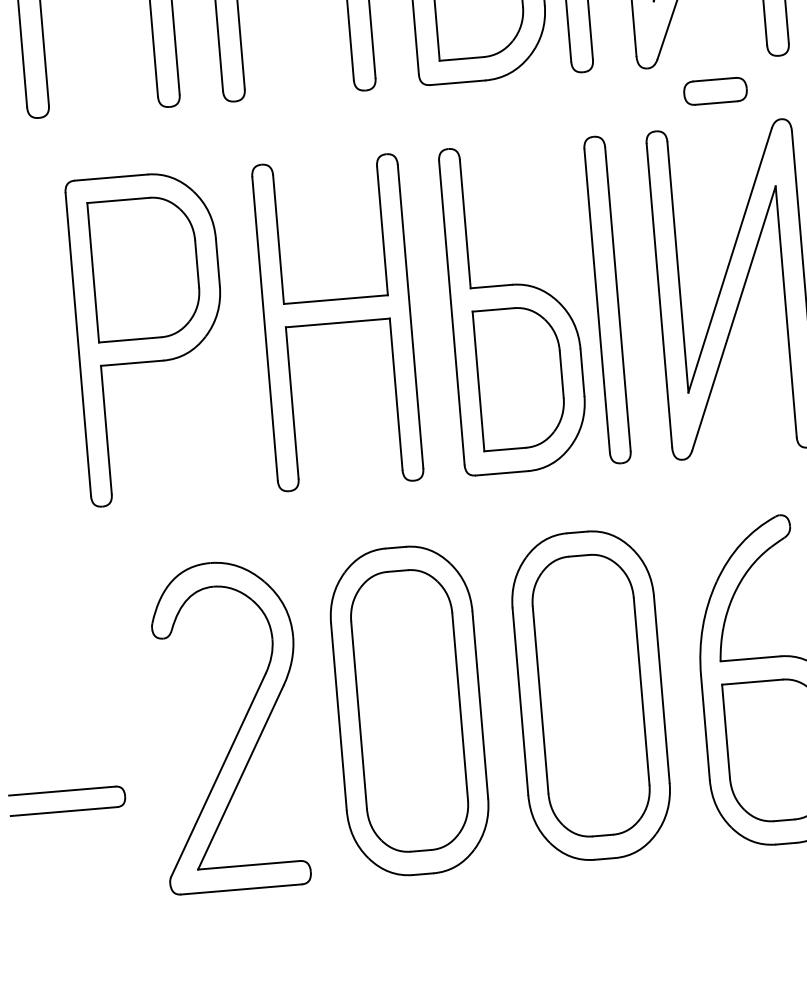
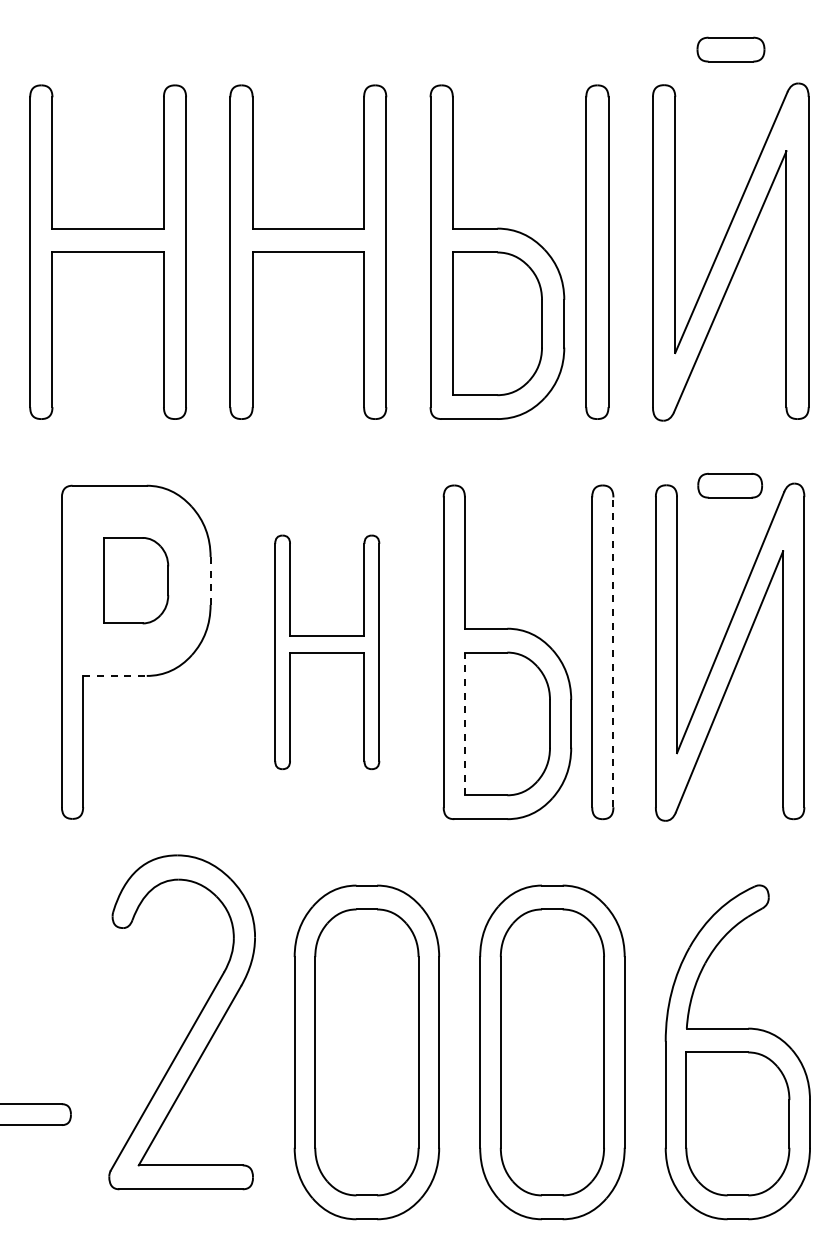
part: (714, 91) -> (729, 485), moved
line: (217, 262) -> (210, 580), solid -> dashed
part: (145, 268) -> (136, 580), size x0.6
line: (618, 299) -> (613, 652), solid -> dashed
part: (338, 322) -> (327, 652), size x0.7
line: (131, 362) -> (114, 675), solid -> dashed
line: (478, 381) -> (464, 723), solid -> dashed
part: (237, 731) -> (190, 1028), moved

